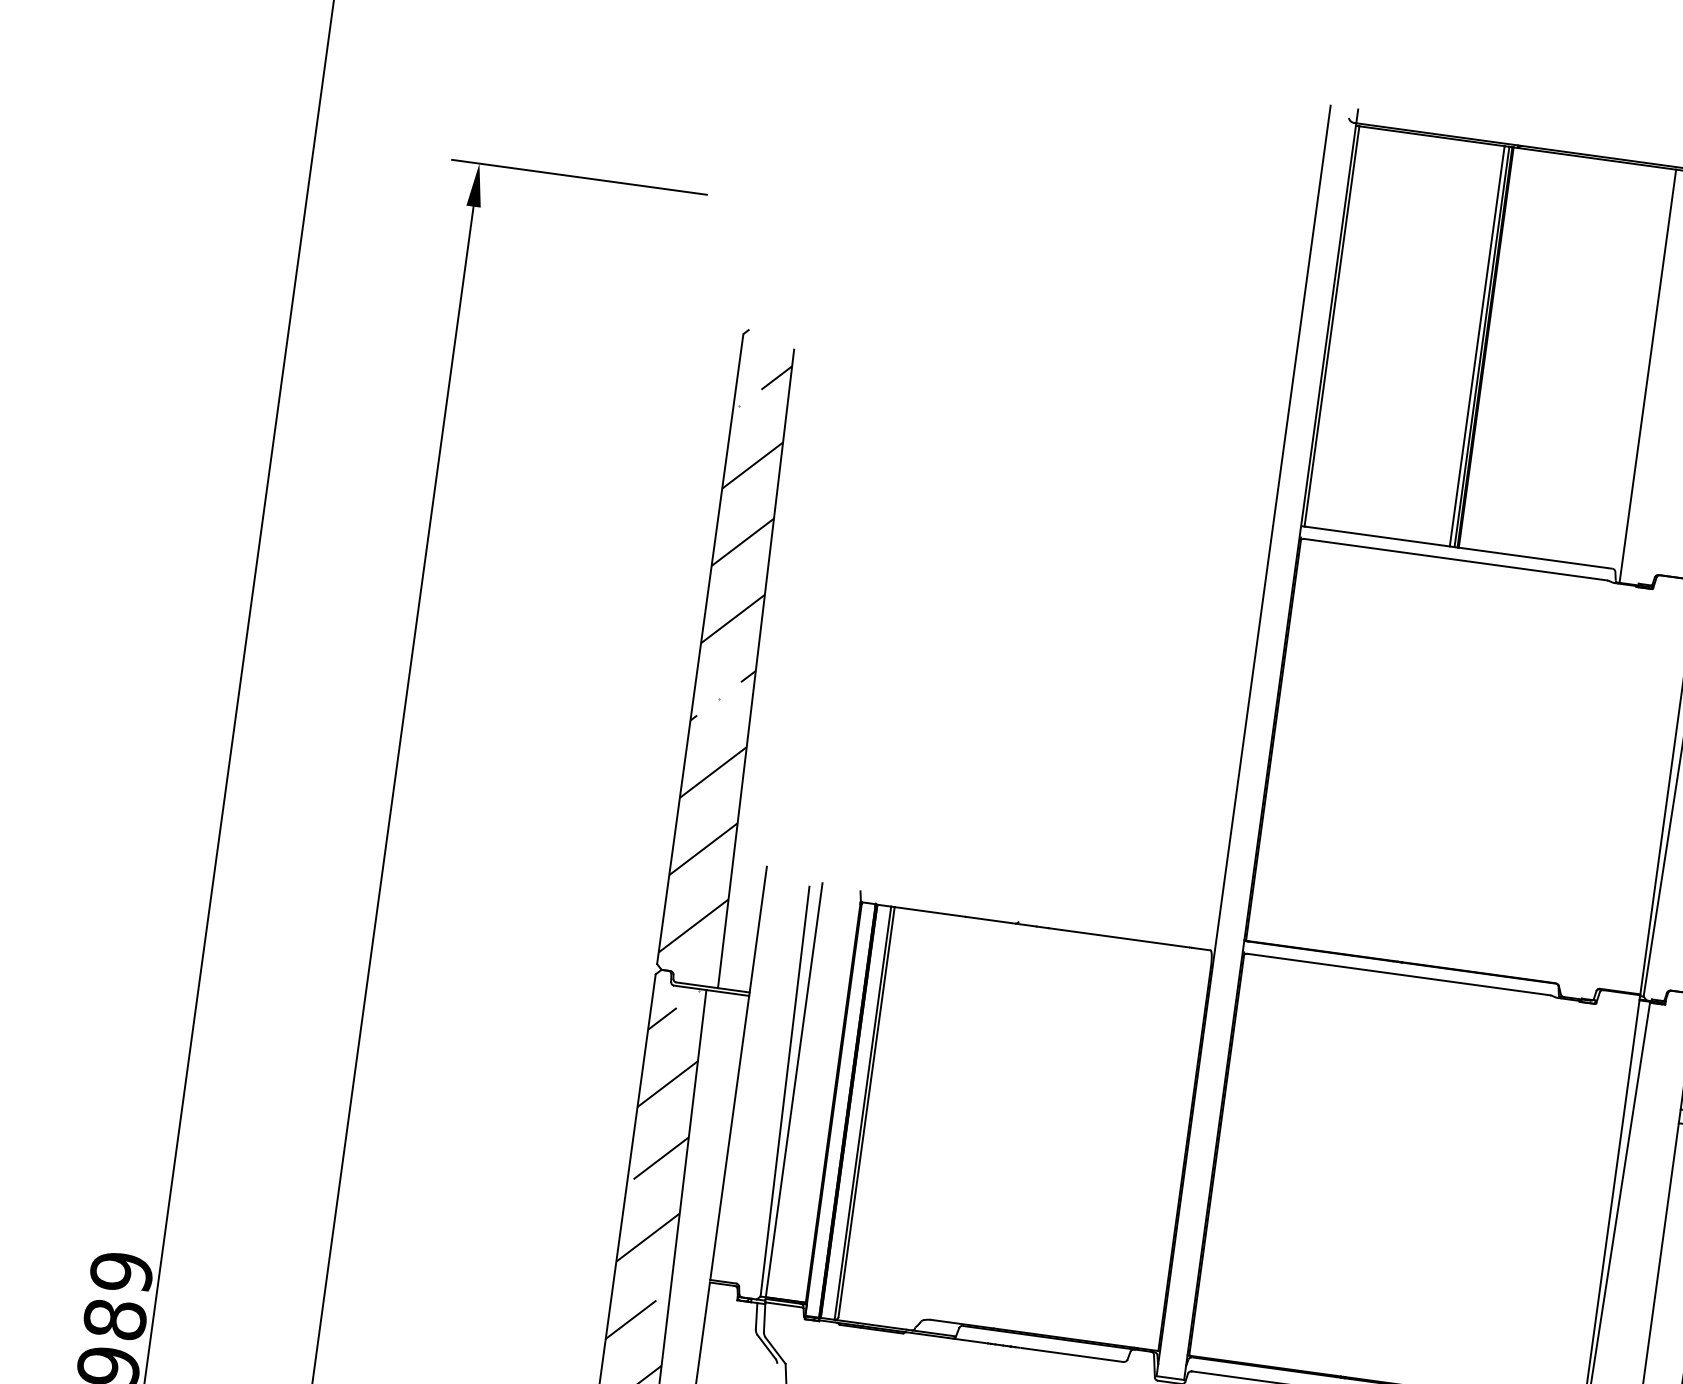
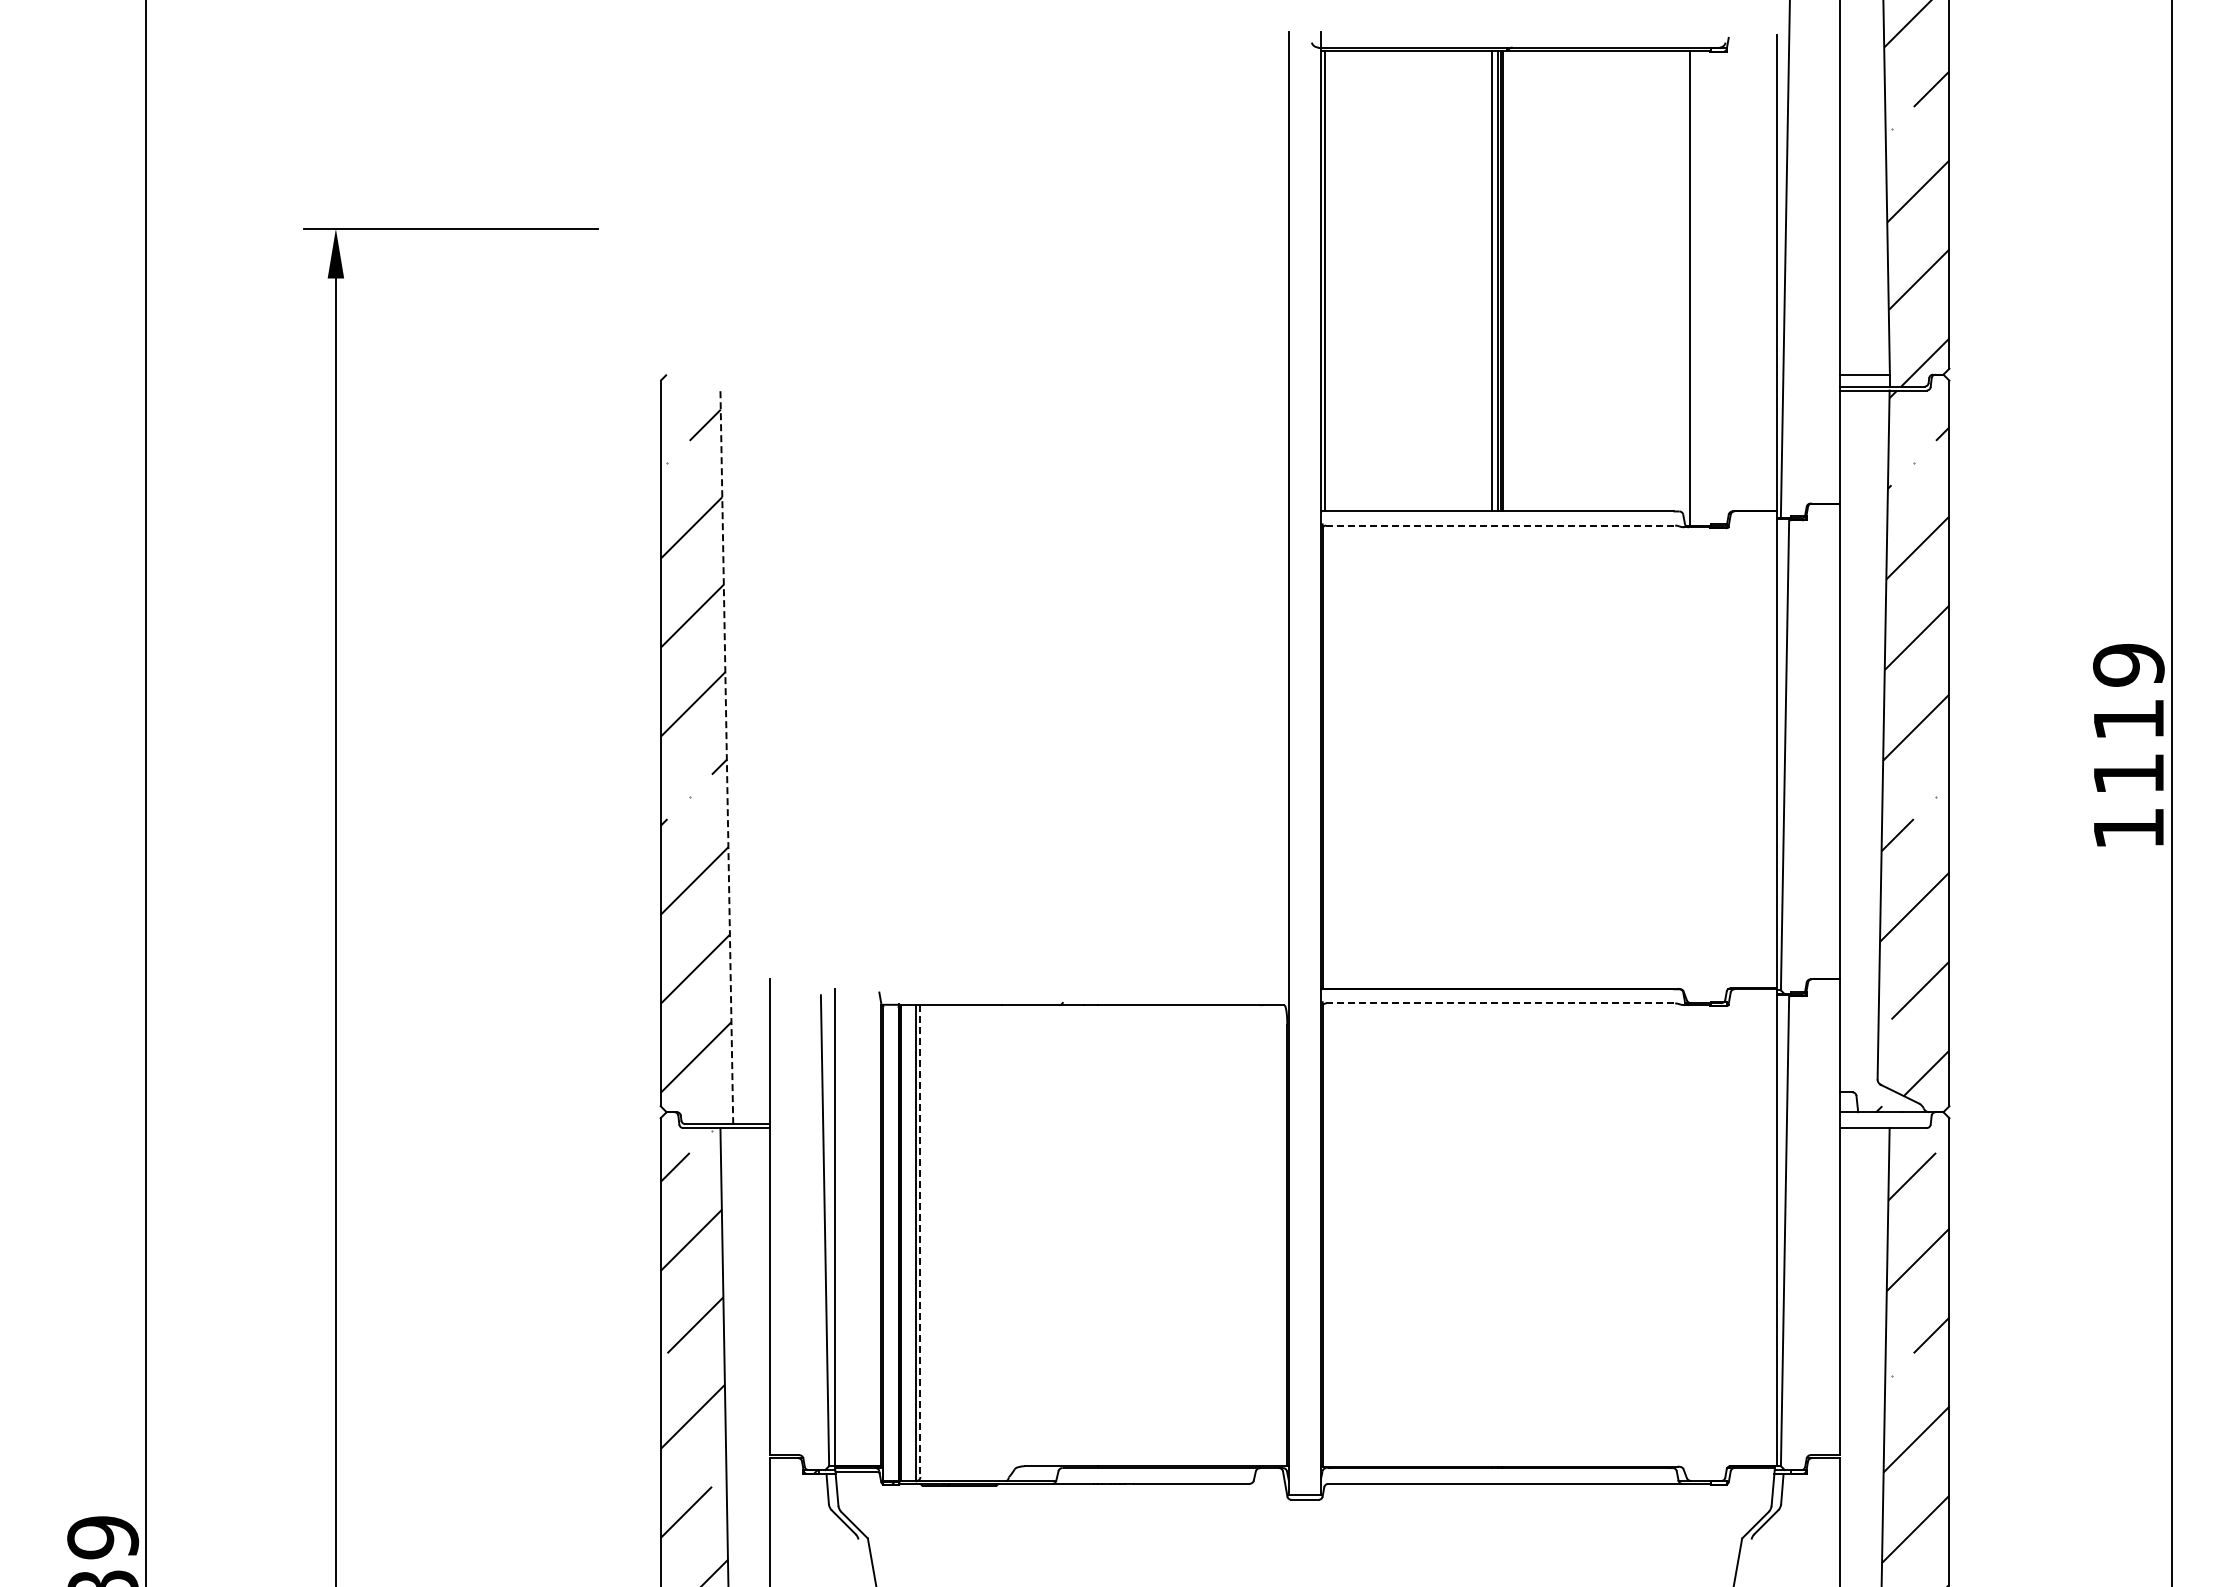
line: (1456, 559) -> (1501, 525), solid -> dashed
line: (755, 669) -> (726, 757), solid -> dashed
line: (1399, 974) -> (1501, 1003), solid -> dashed
line: (866, 1112) -> (920, 1241), solid -> dashed

